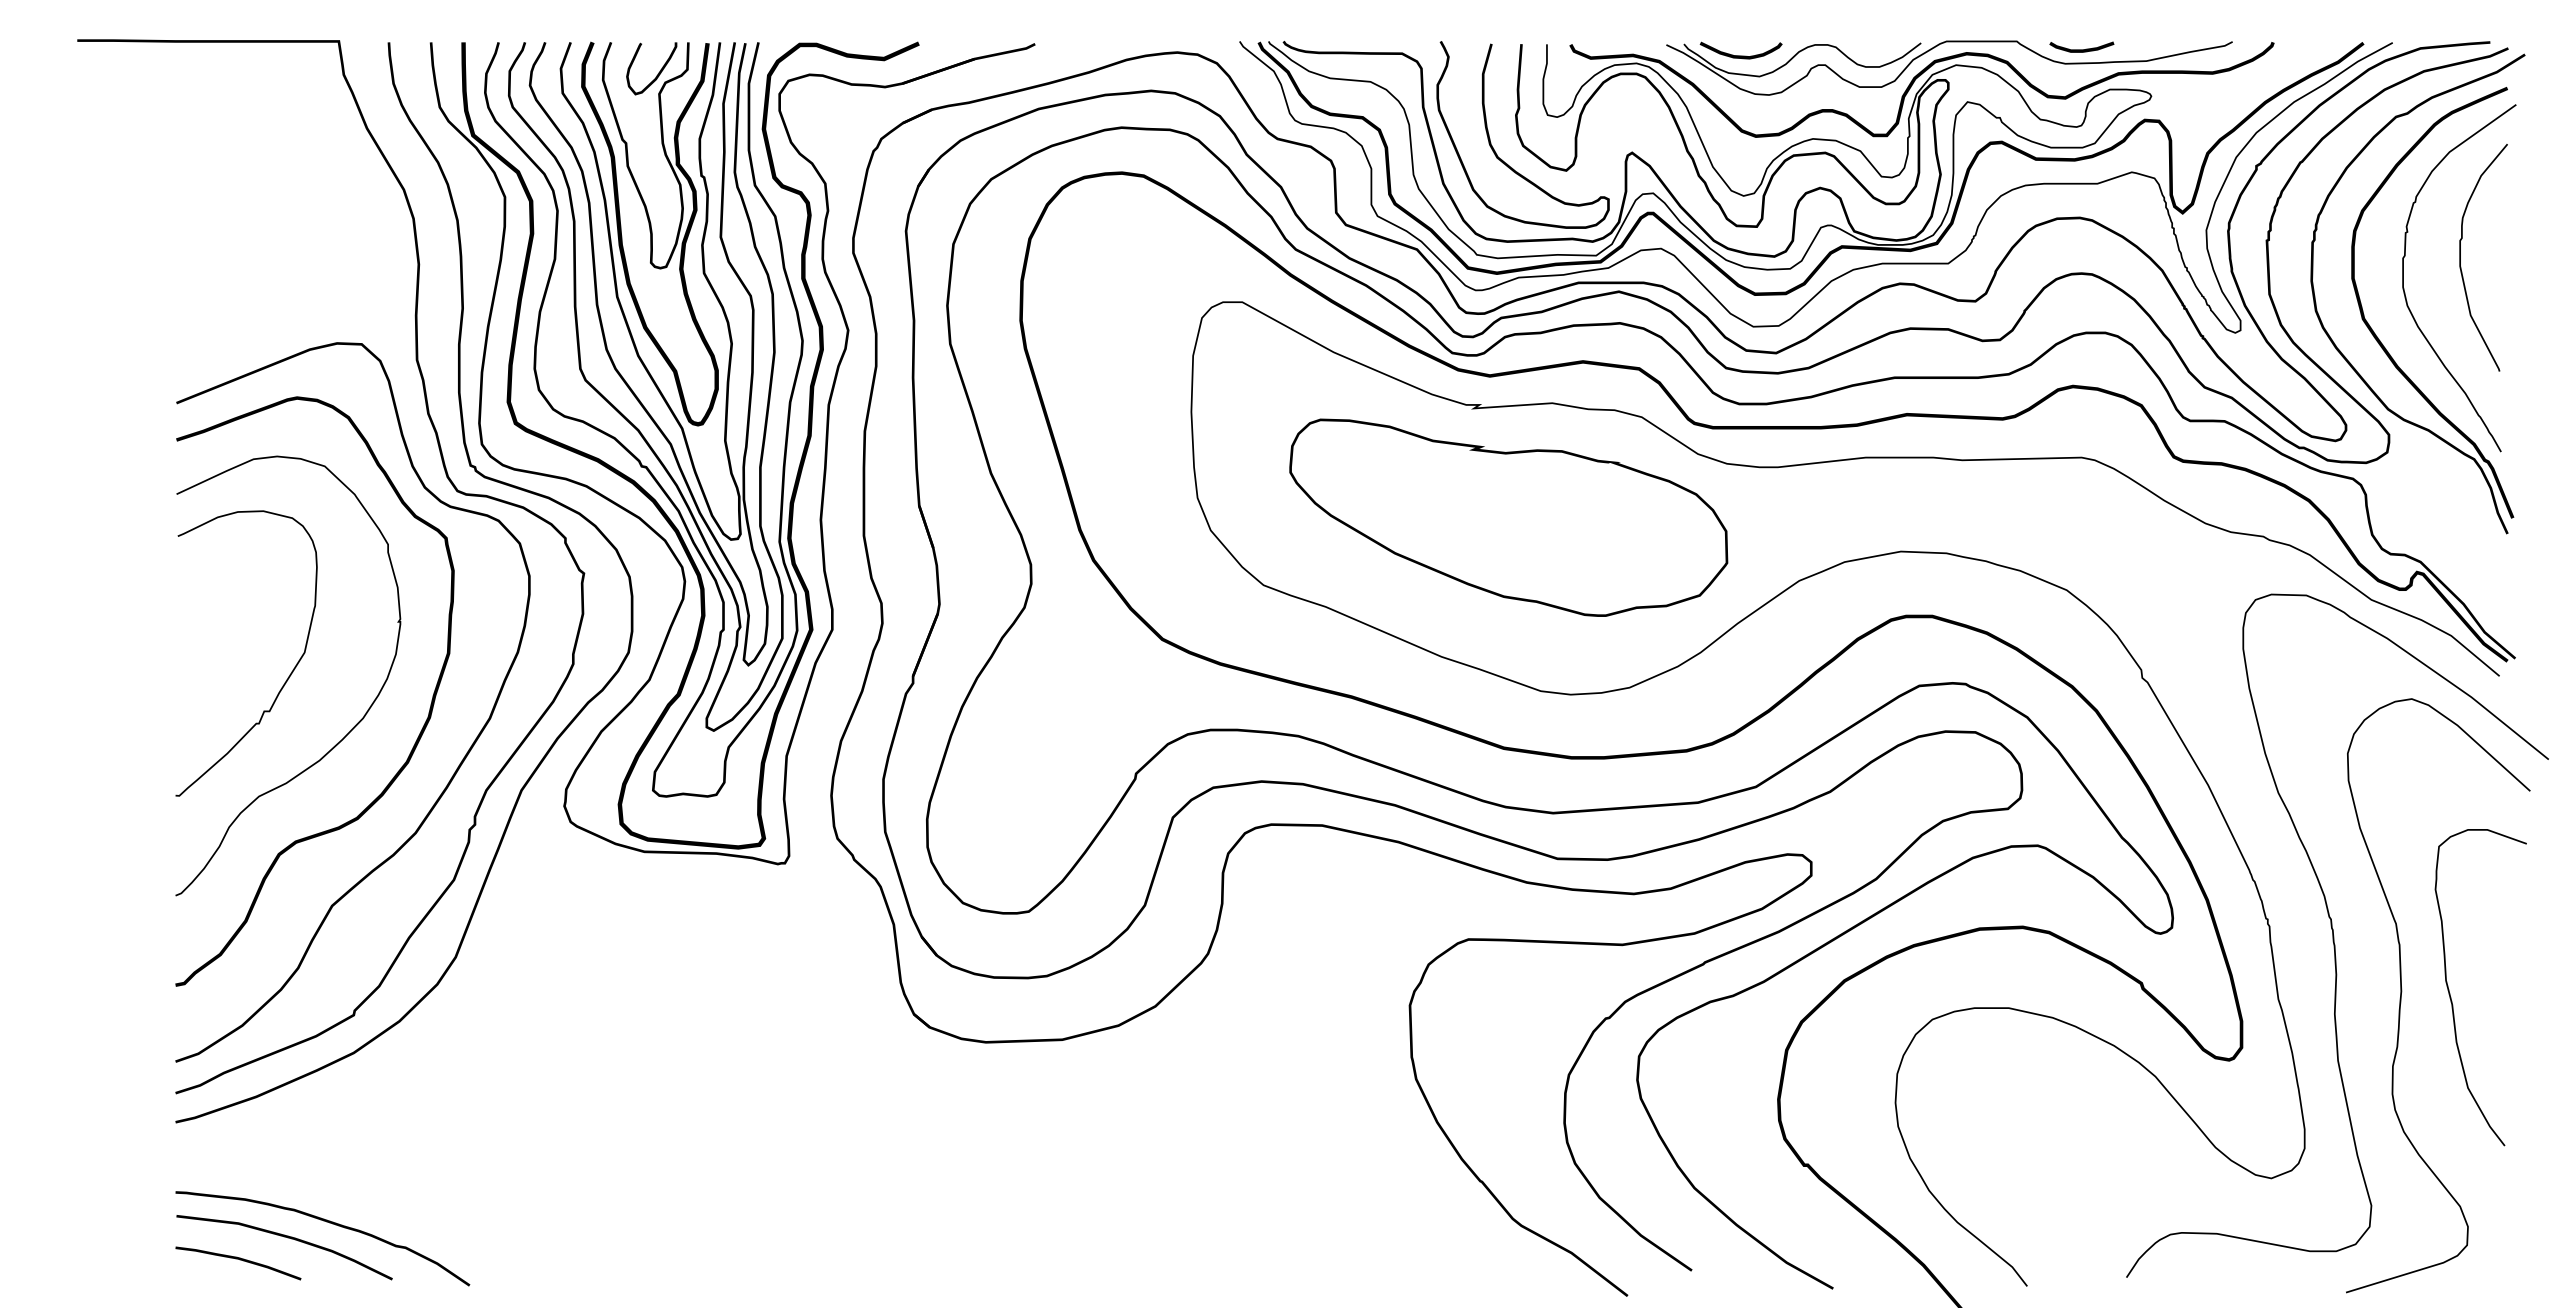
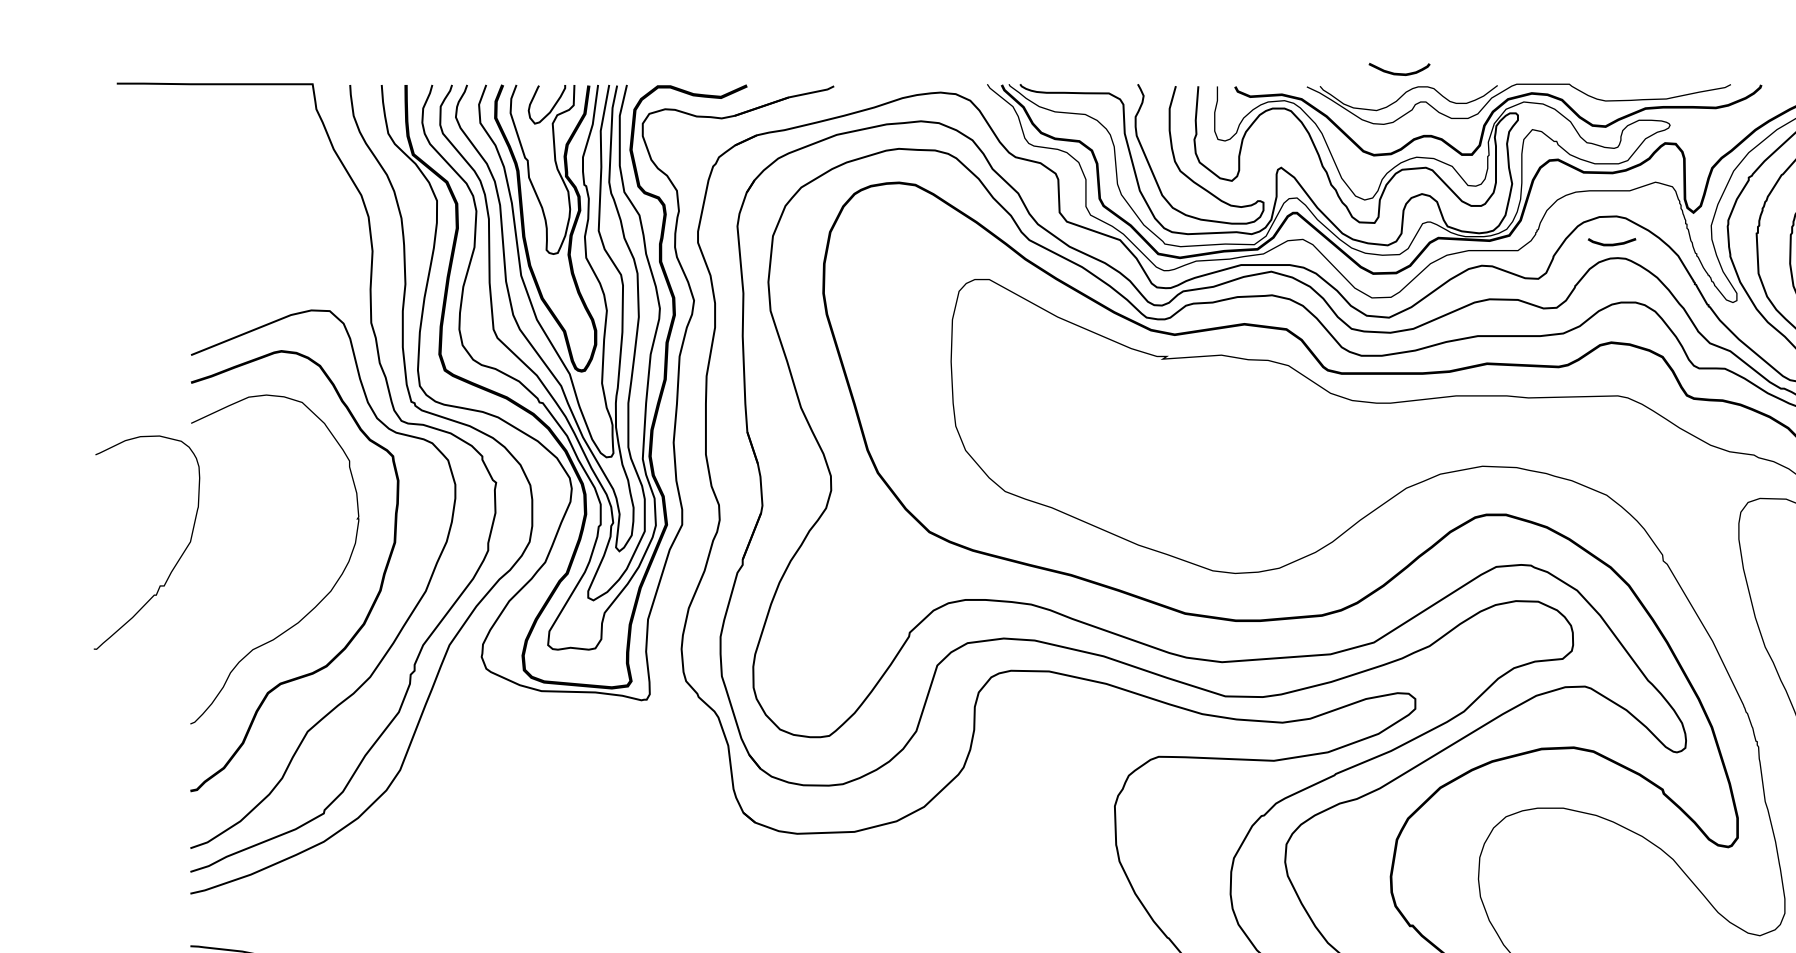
curve: (2081, 49) -> (1611, 243), moved
curve: (1740, 55) -> (1399, 73), moved
part: (1508, 517) -> (1188, 440), removed
curve: (287, 677) -> (177, 560), moved

